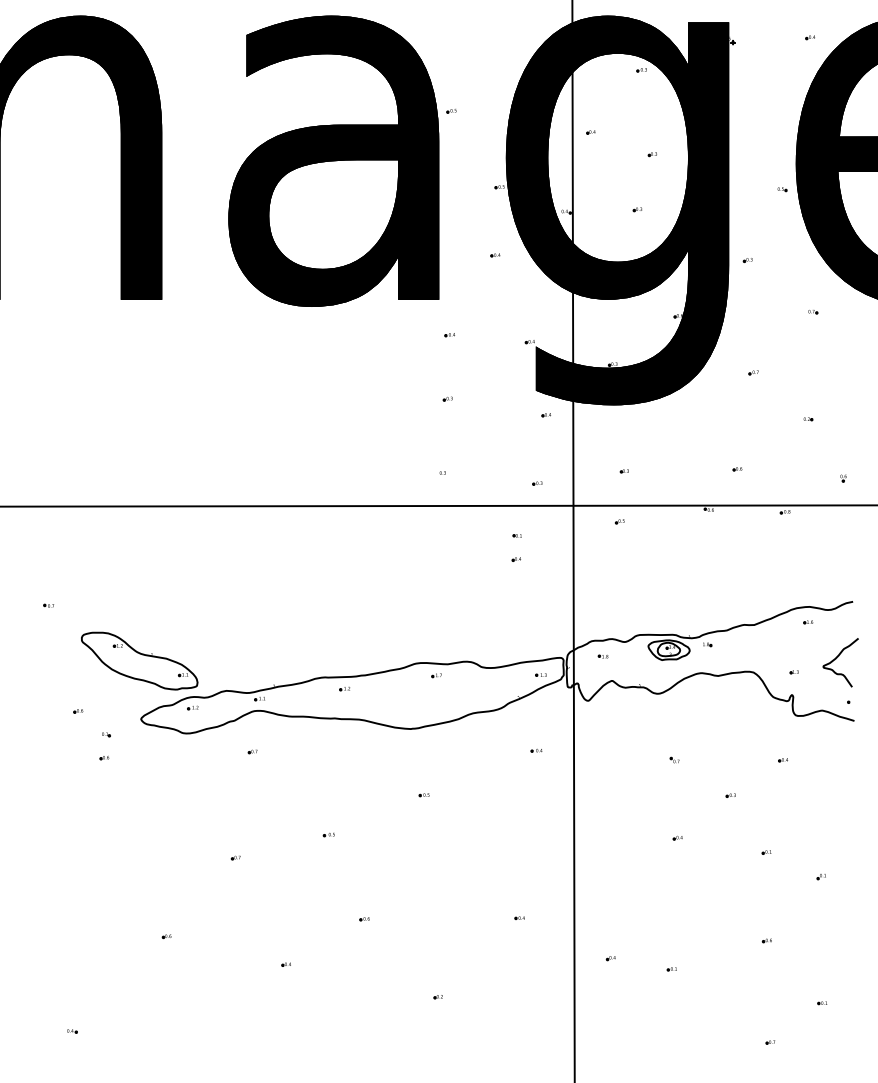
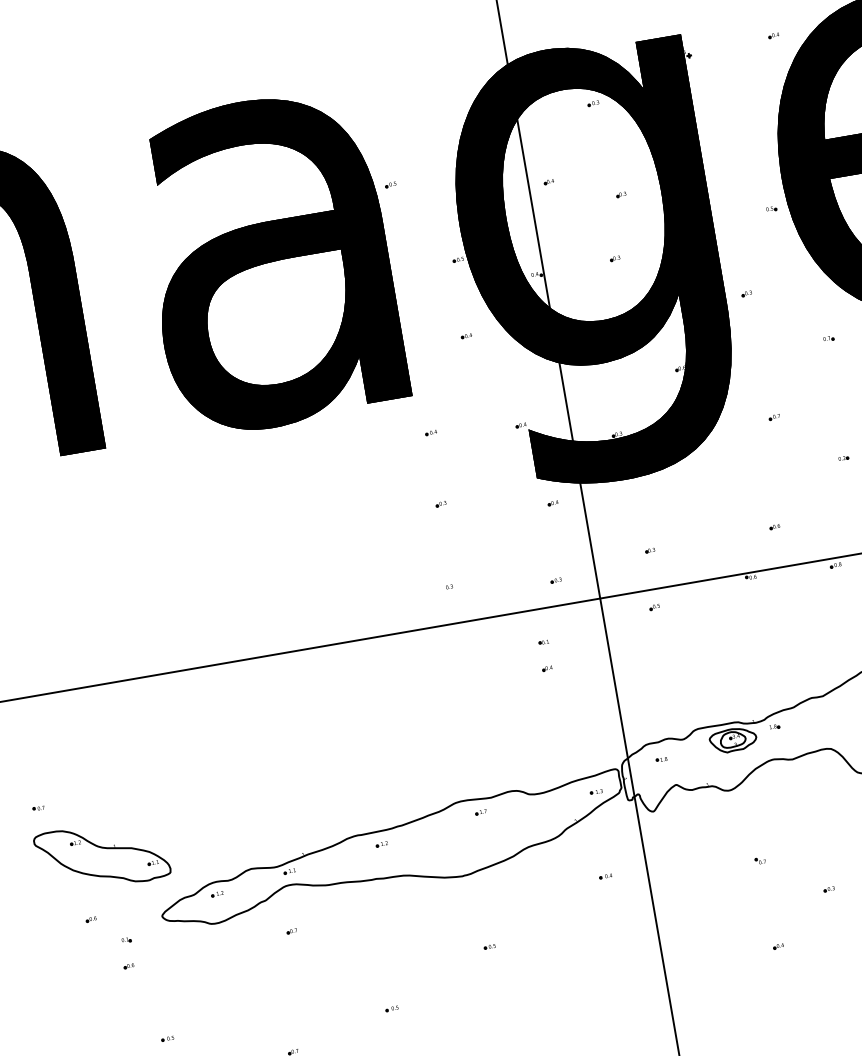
part: (139, 660) -> (102, 855), moved
part: (127, 827) -> (167, 1038), added

